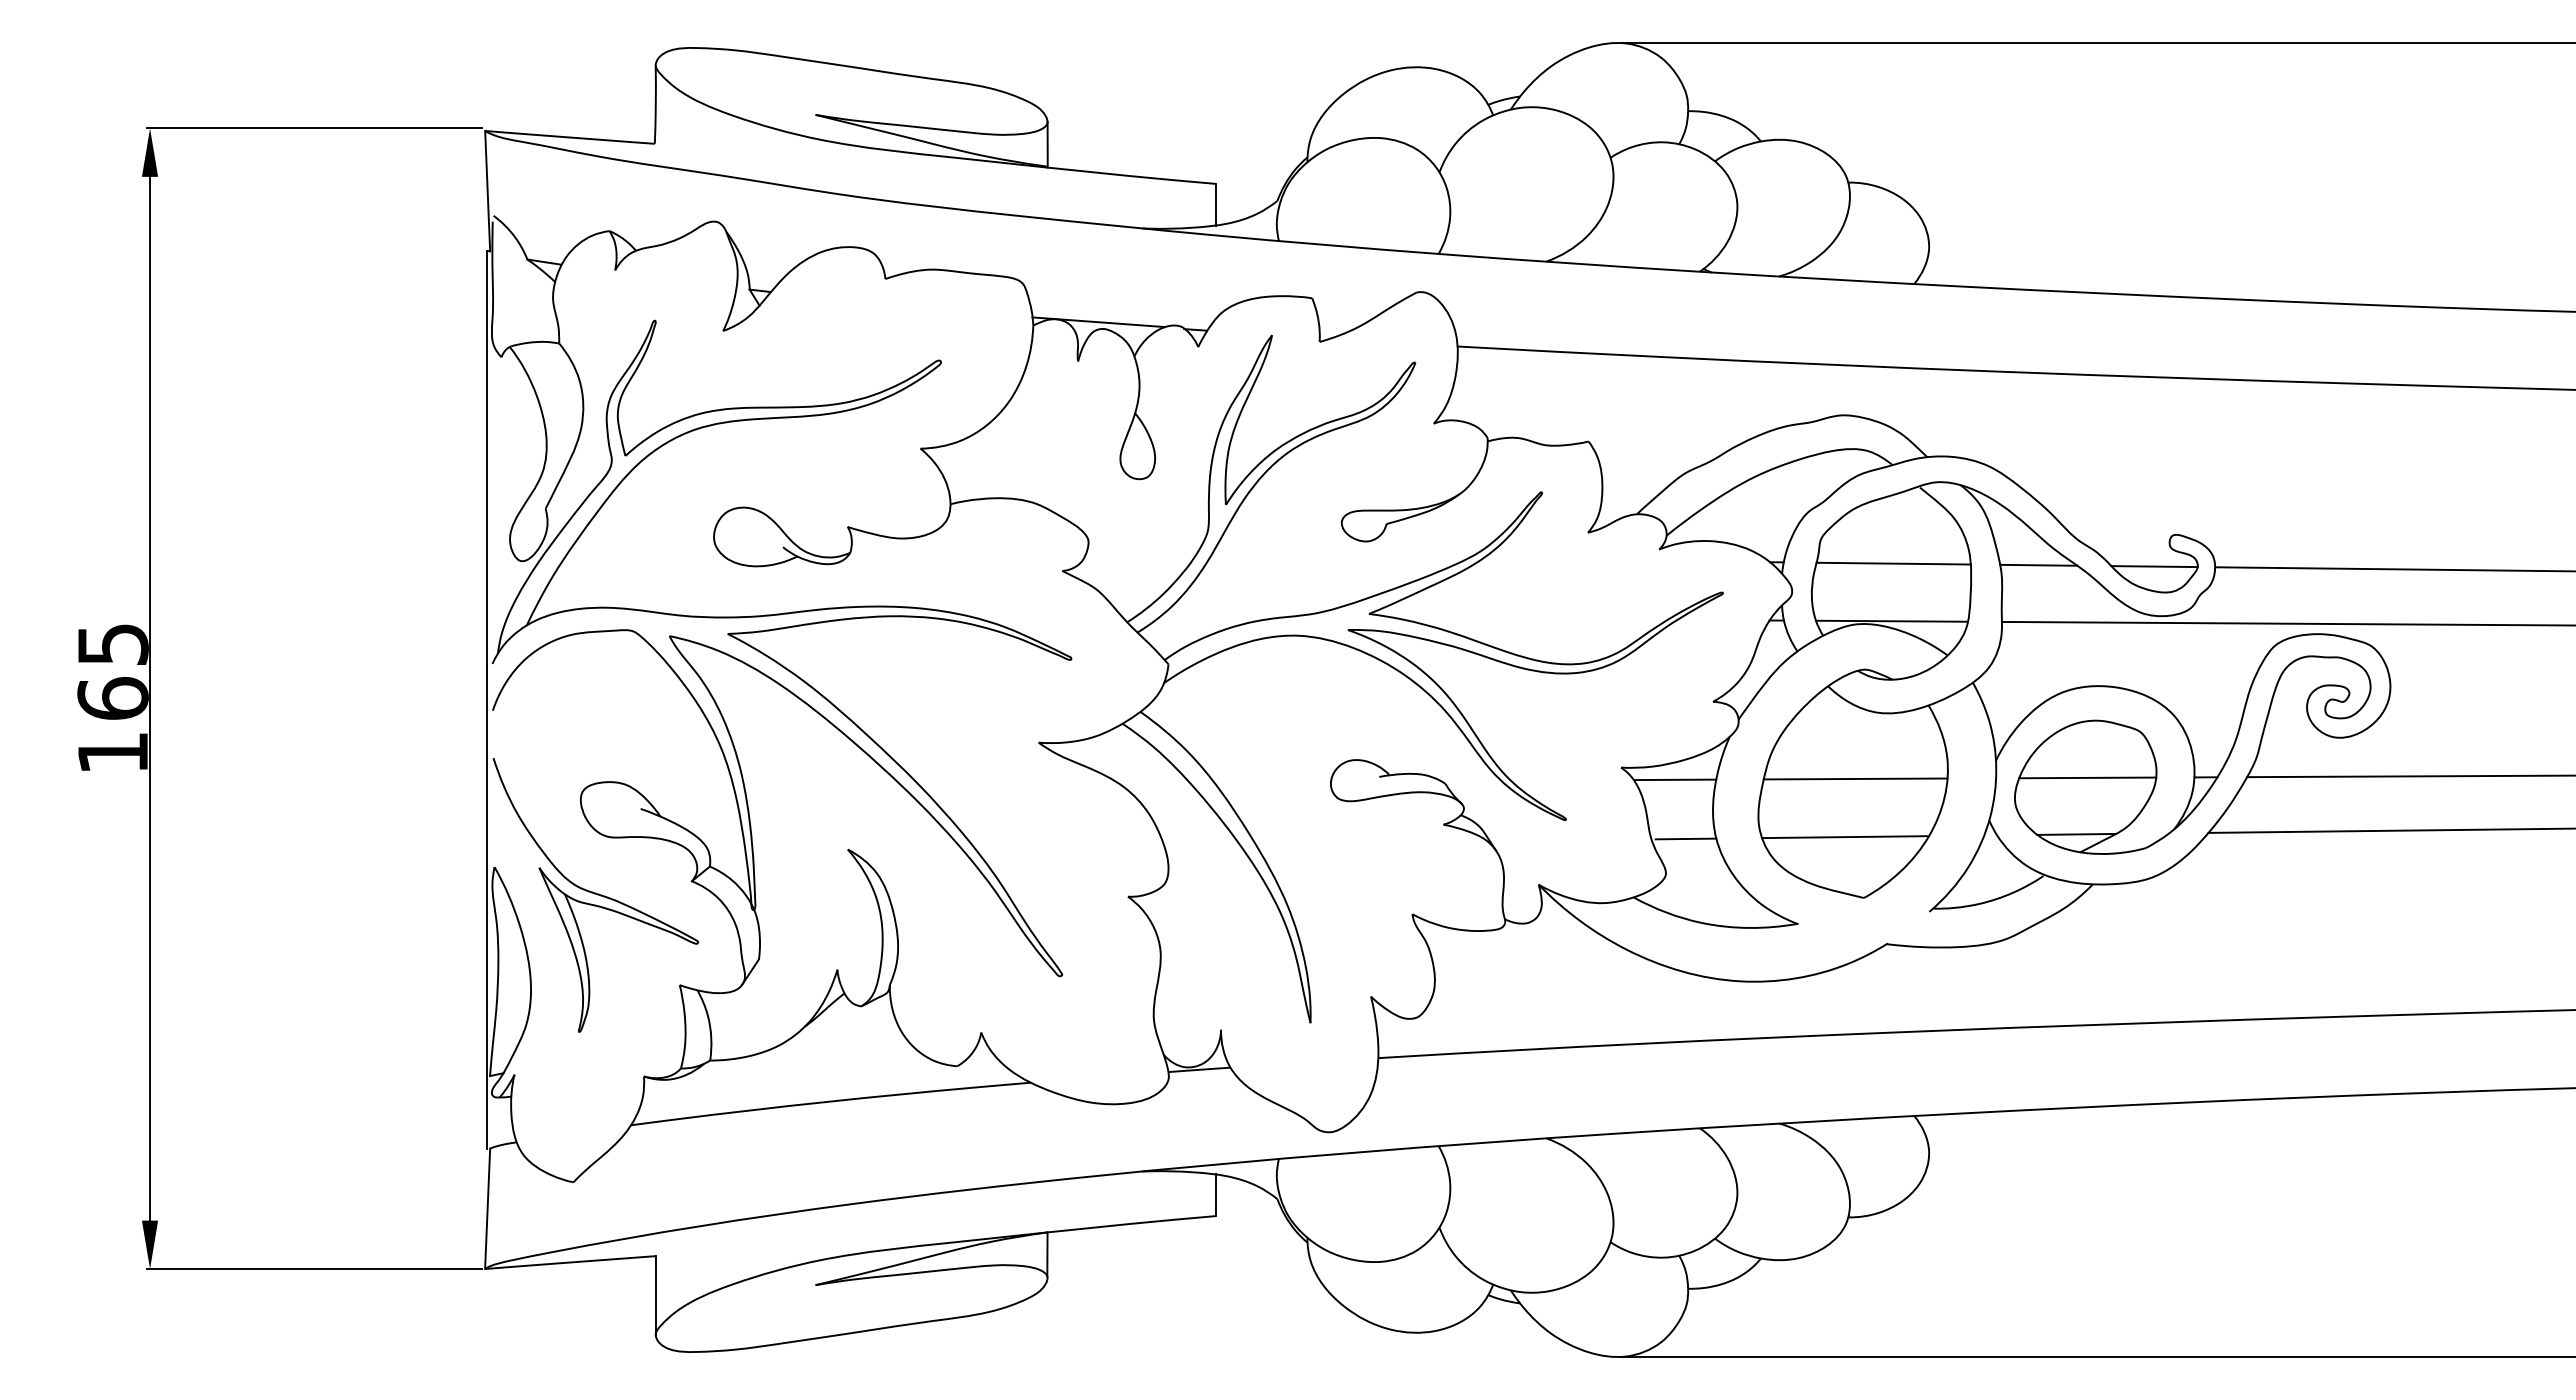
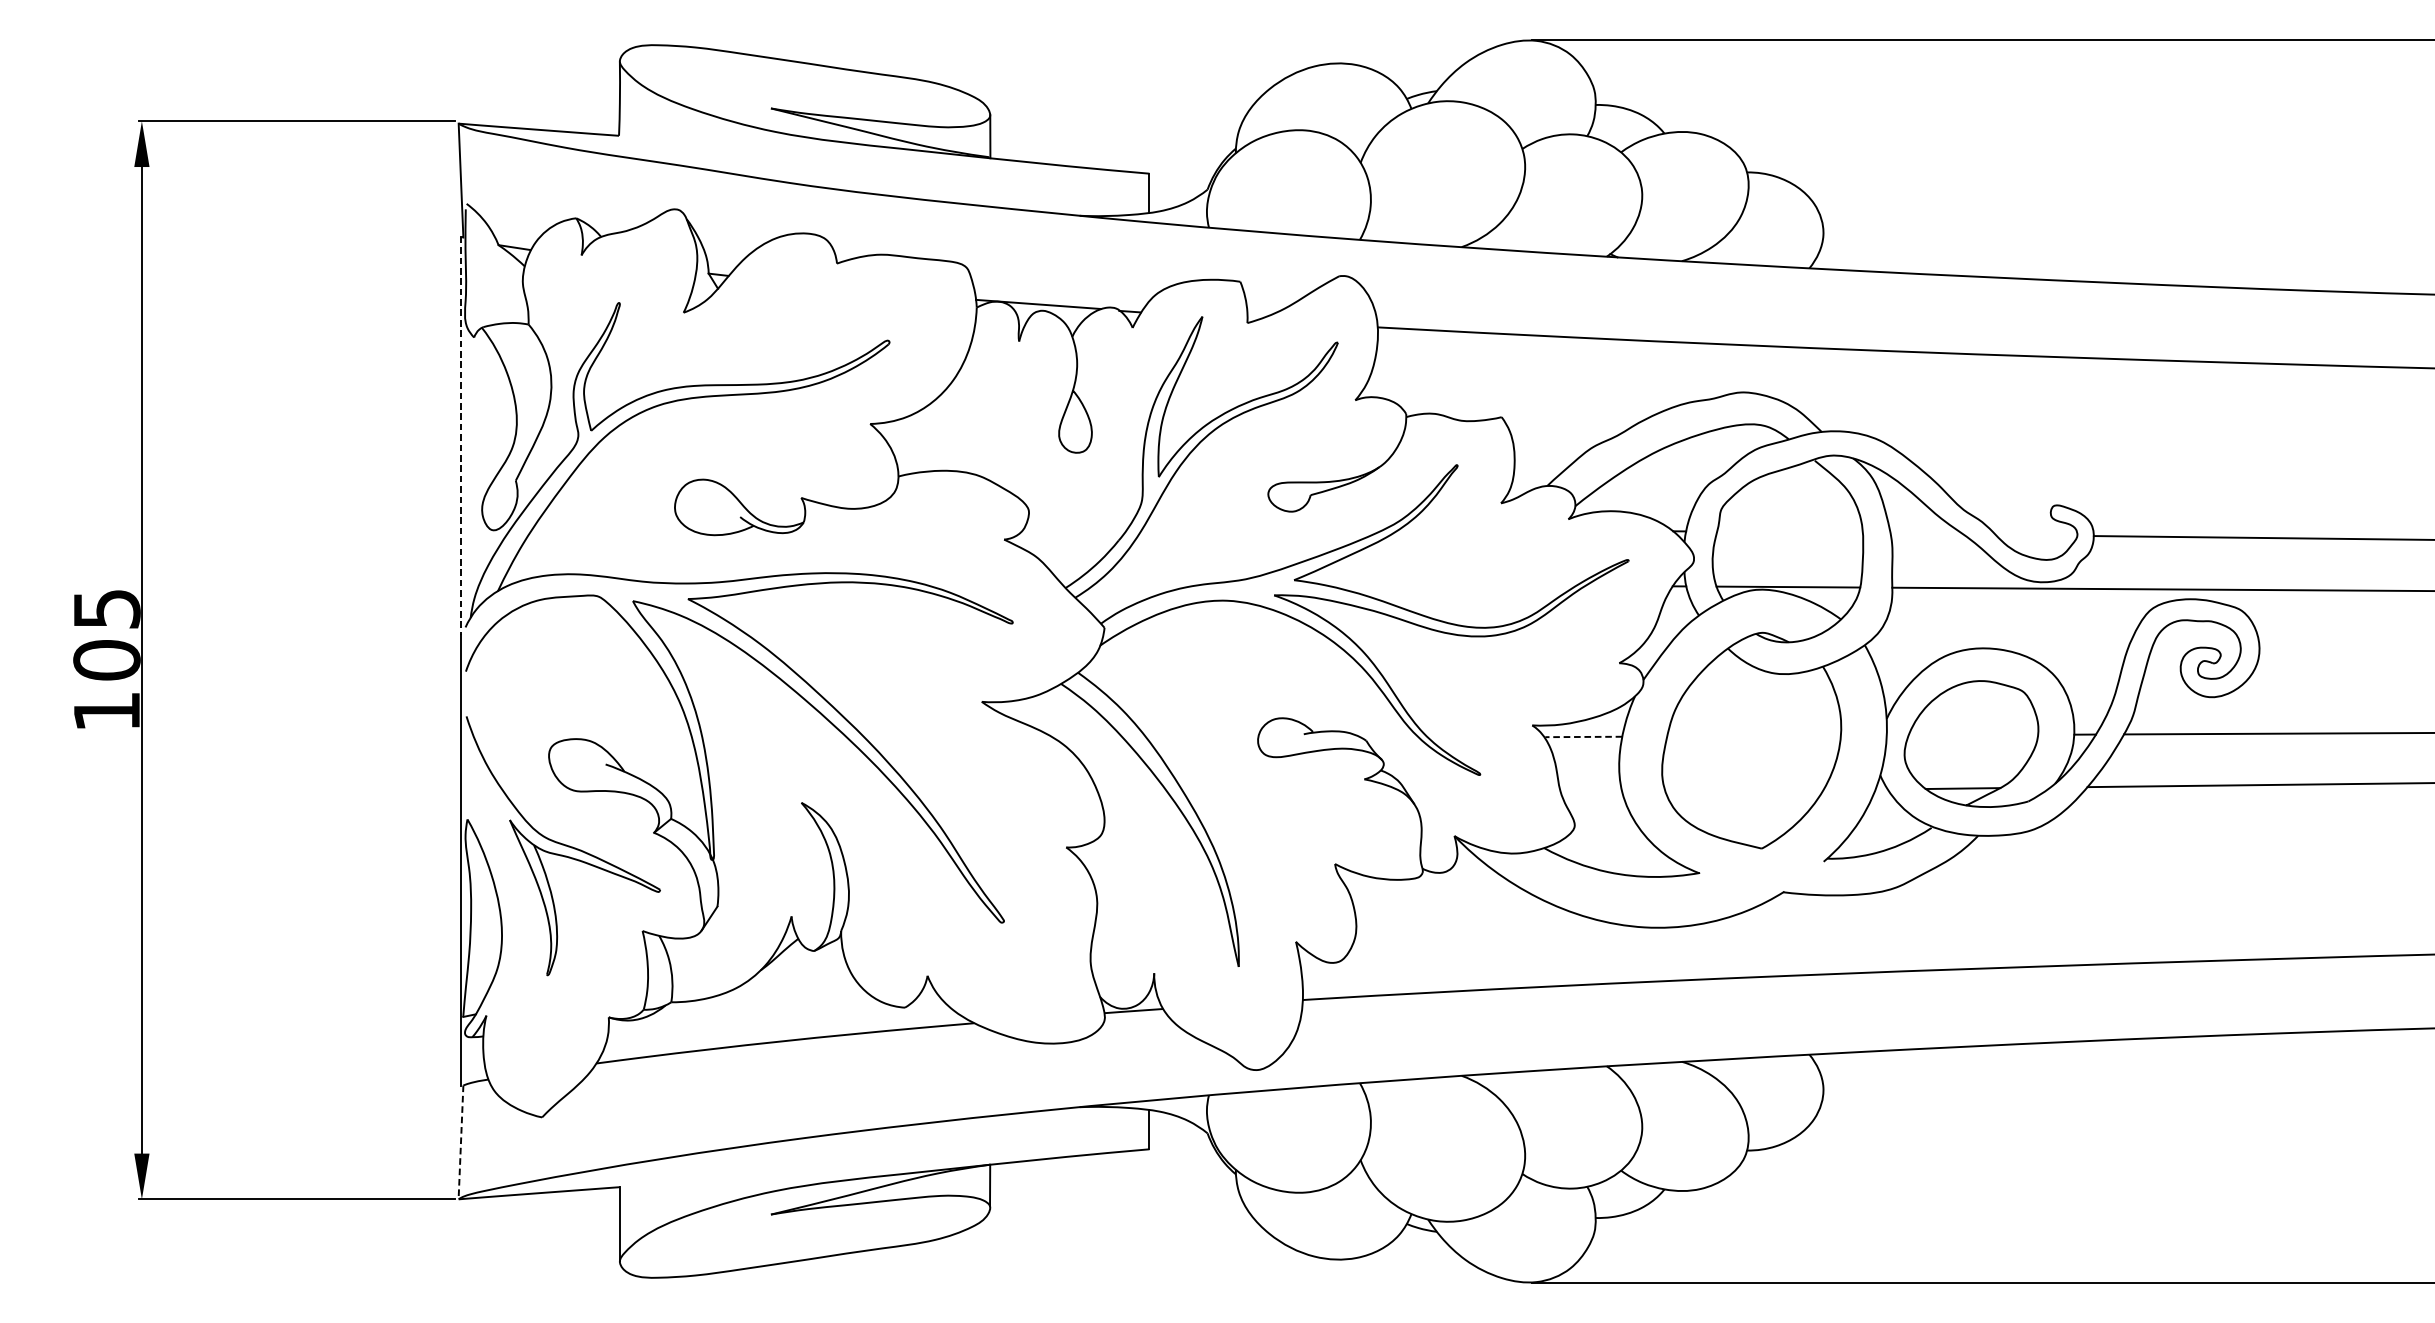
line: (487, 461) -> (460, 436), solid -> dashed
line: (1893, 563) -> (1789, 532), removed
line: (2038, 564) -> (1926, 533), removed
line: (2154, 566) -> (2036, 535), removed
text: (112, 698) -> (106, 660), 165 -> 105
line: (2087, 777) -> (1973, 734), removed
line: (1855, 778) -> (1753, 735), removed
line: (1675, 779) -> (1583, 736), solid -> dashed
line: (1845, 837) -> (1744, 791), removed
line: (1685, 838) -> (1593, 792), removed
line: (487, 1209) -> (460, 1143), solid -> dashed

